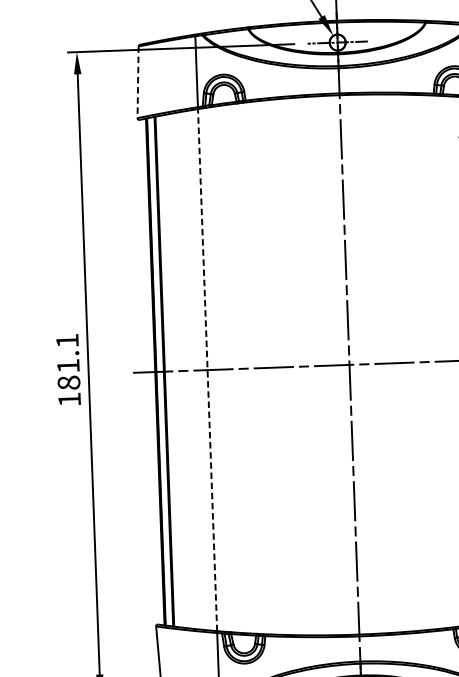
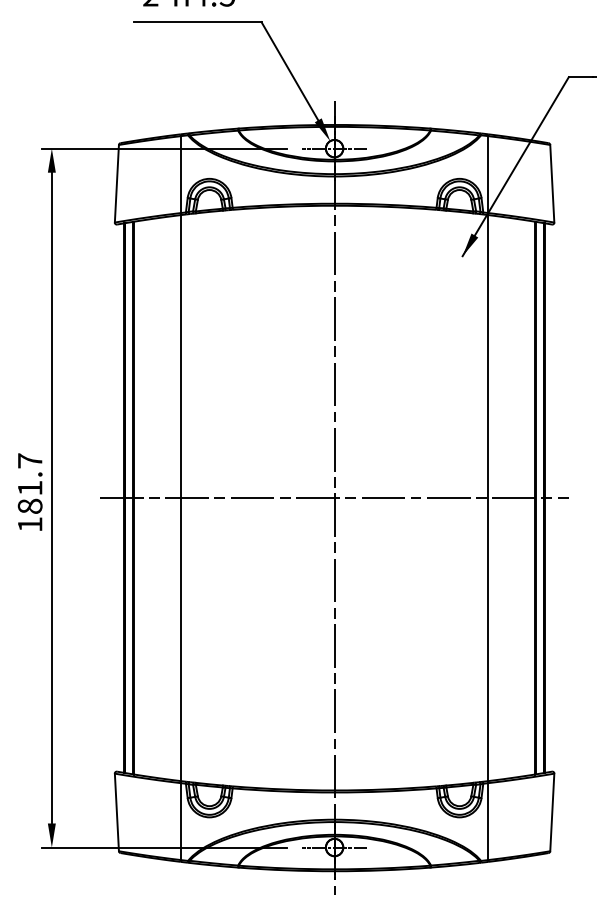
line: (137, 82) -> (116, 183), dashed -> solid
text: (67, 340) -> (30, 460), 181.1 -> 181.7
line: (207, 370) -> (180, 498), dashed -> solid

